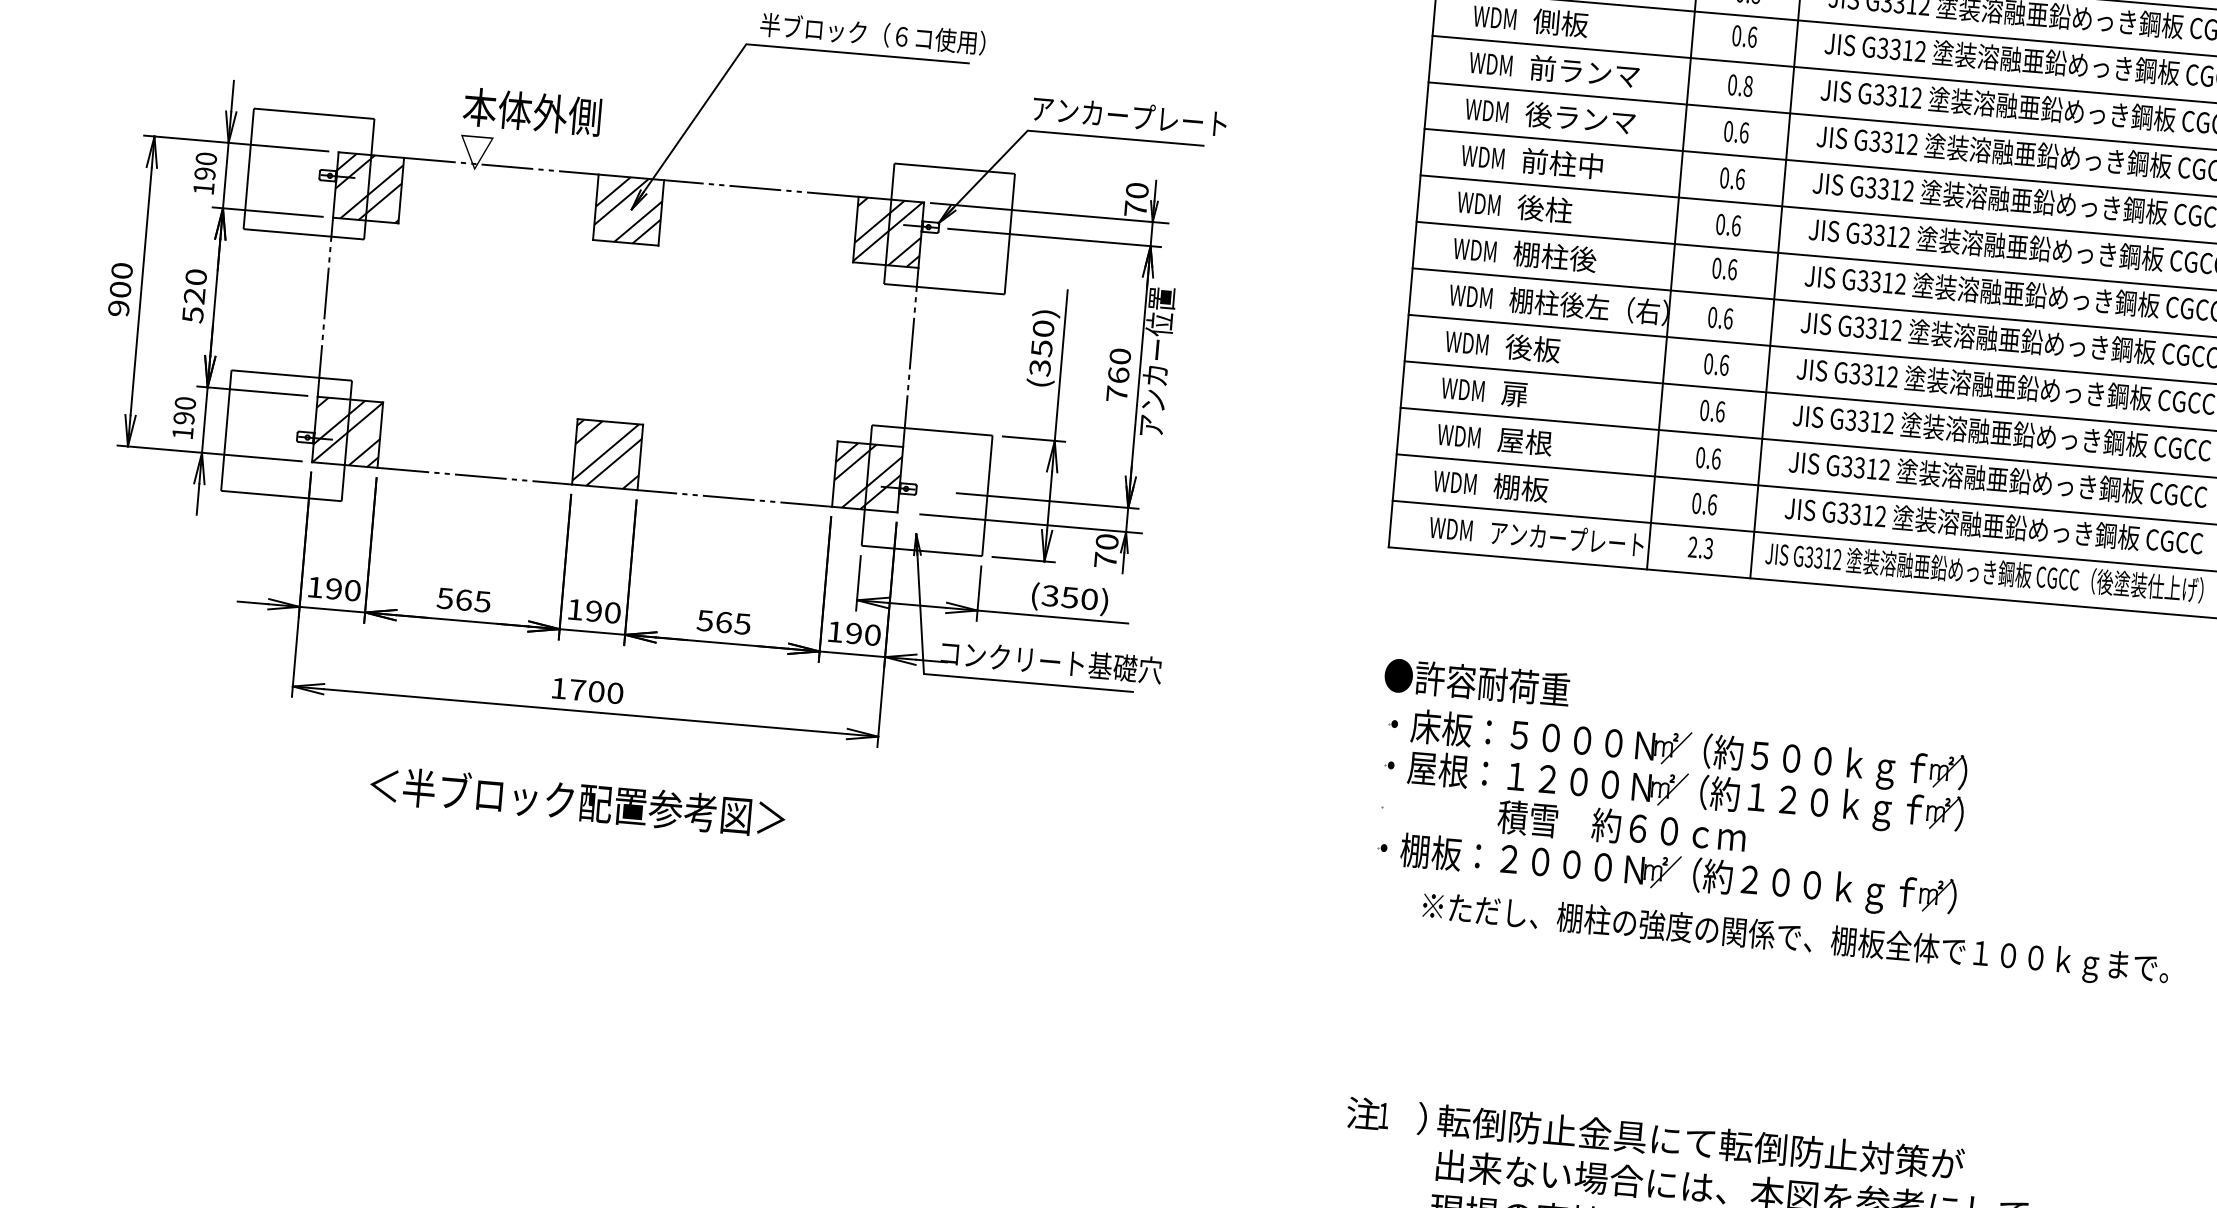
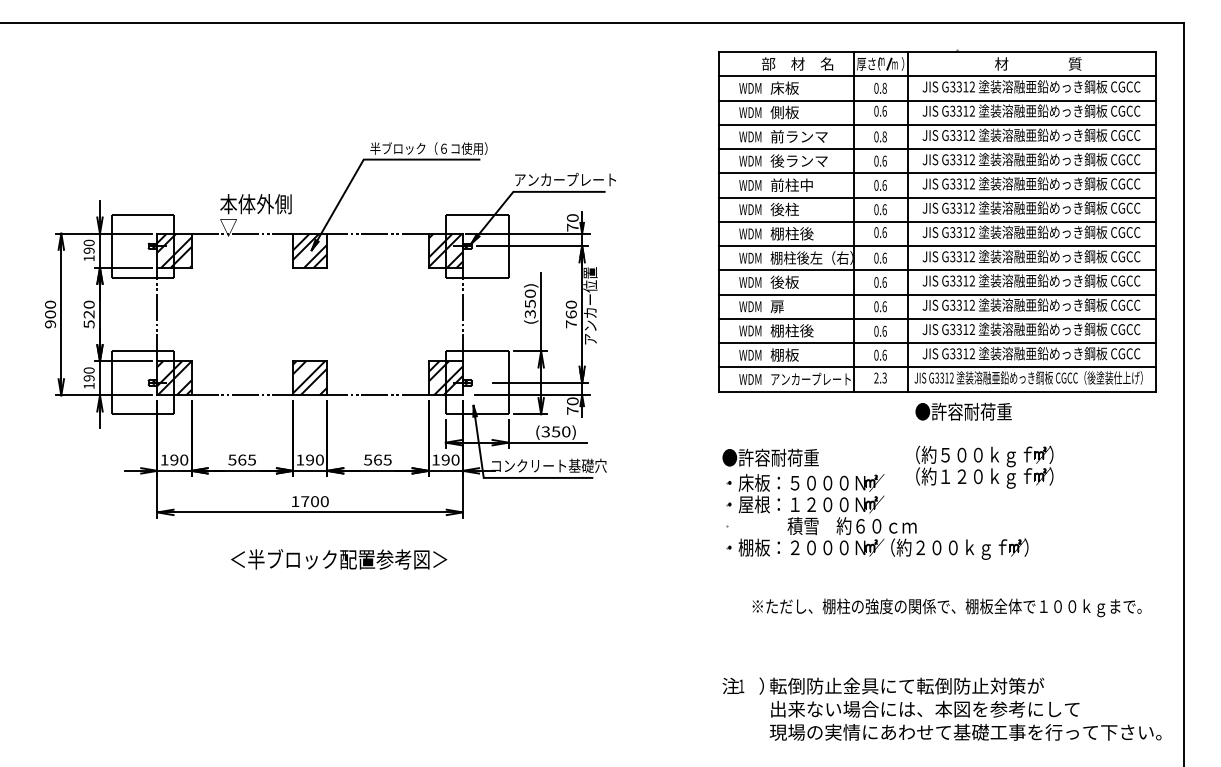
text: (1537, 442) -> (791, 330), 屋根 -> 棚柱後
part: (1854, 625) -> (963, 411), added
part: (1832, 783) -> (984, 466), moved
text: (578, 801) -> (339, 559), moved
text: (1794, 938) -> (946, 607), moved

